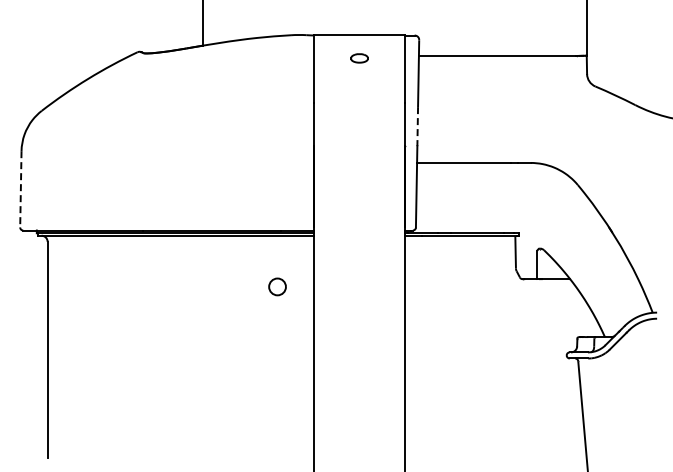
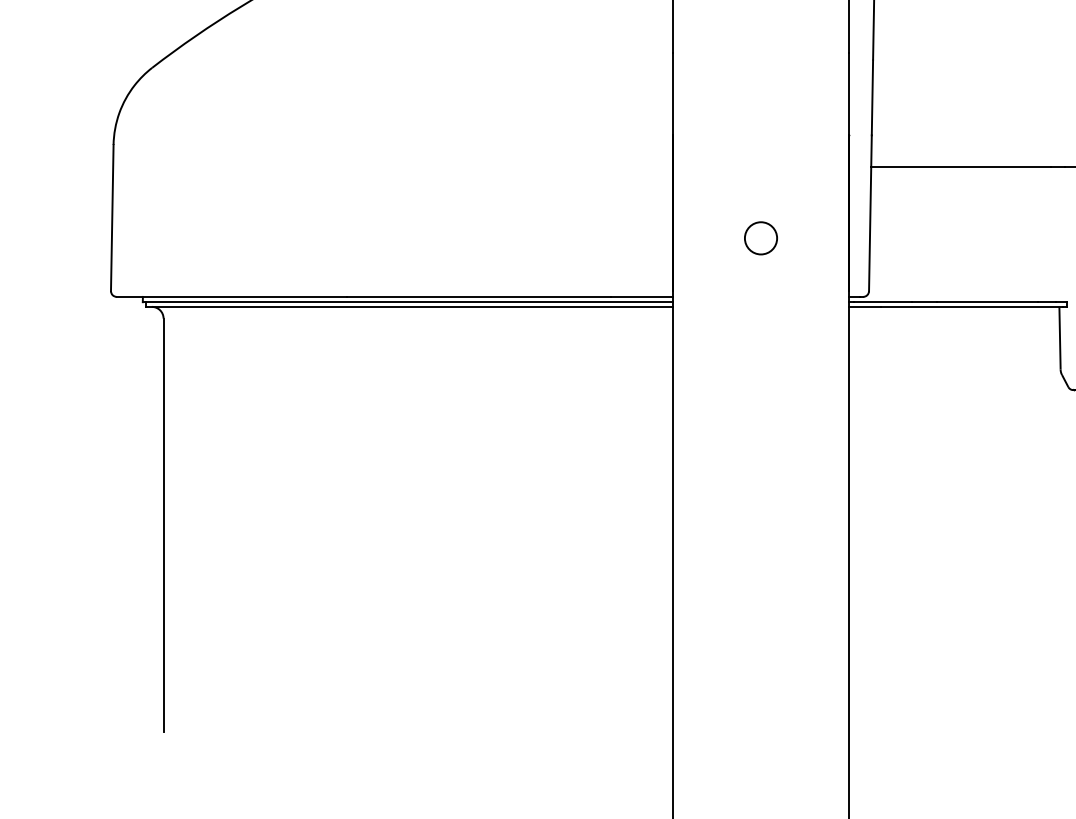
line: (417, 126) -> (872, 97), dashed -> solid
line: (20, 189) -> (111, 218), dashed -> solid
circle: (277, 286) -> (760, 237), moved

